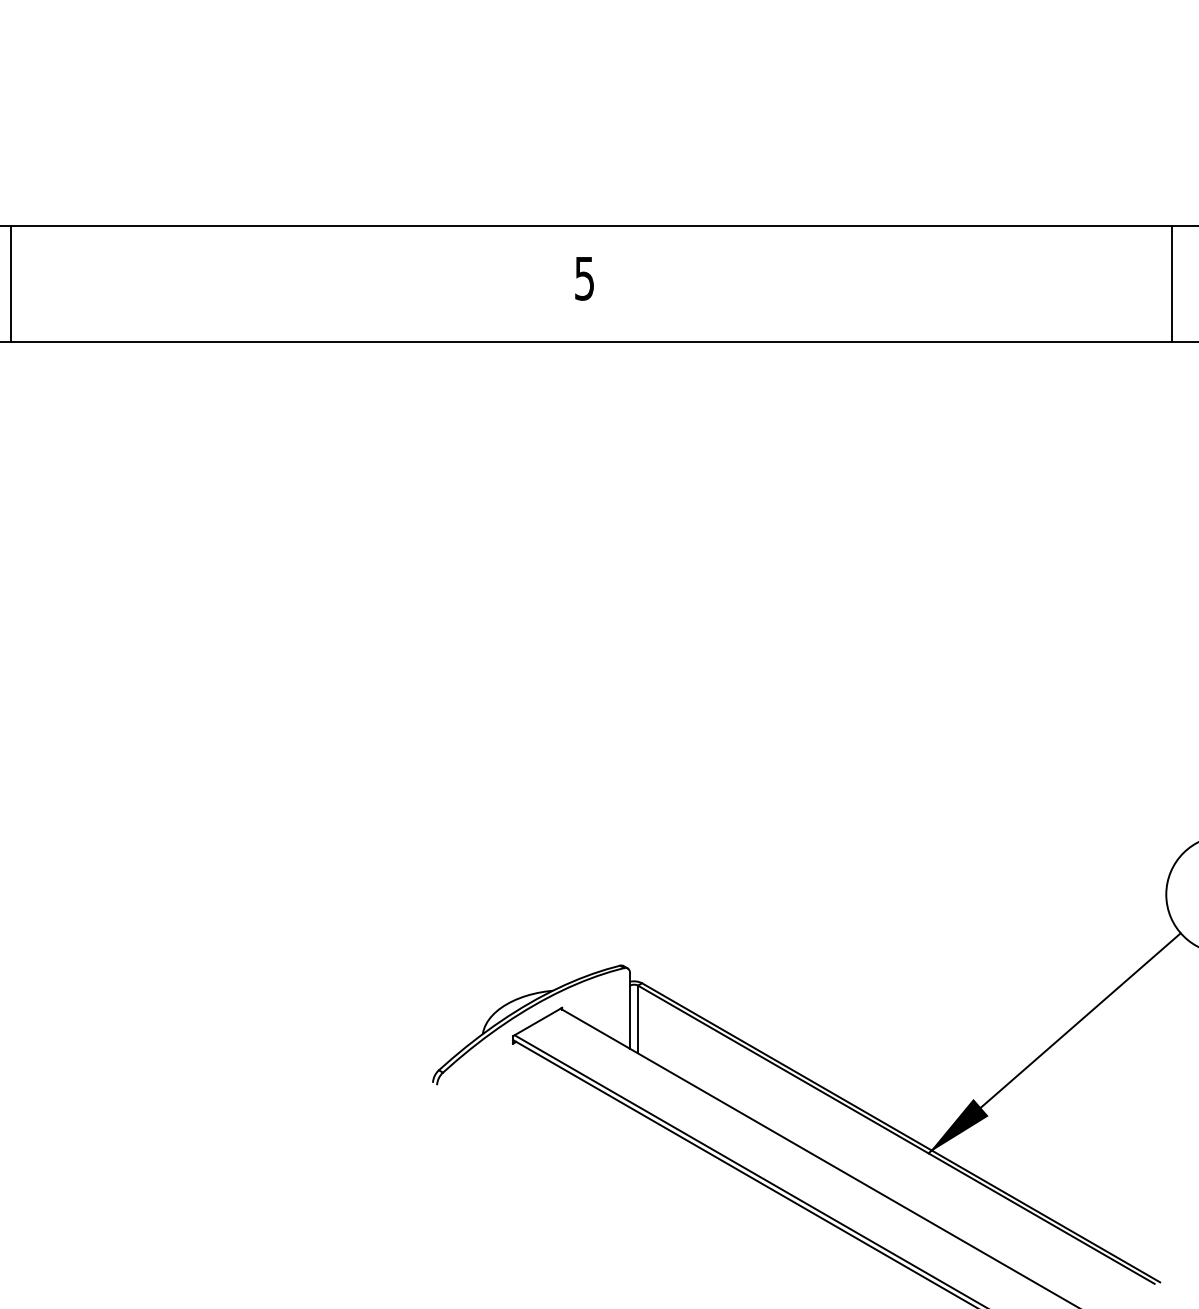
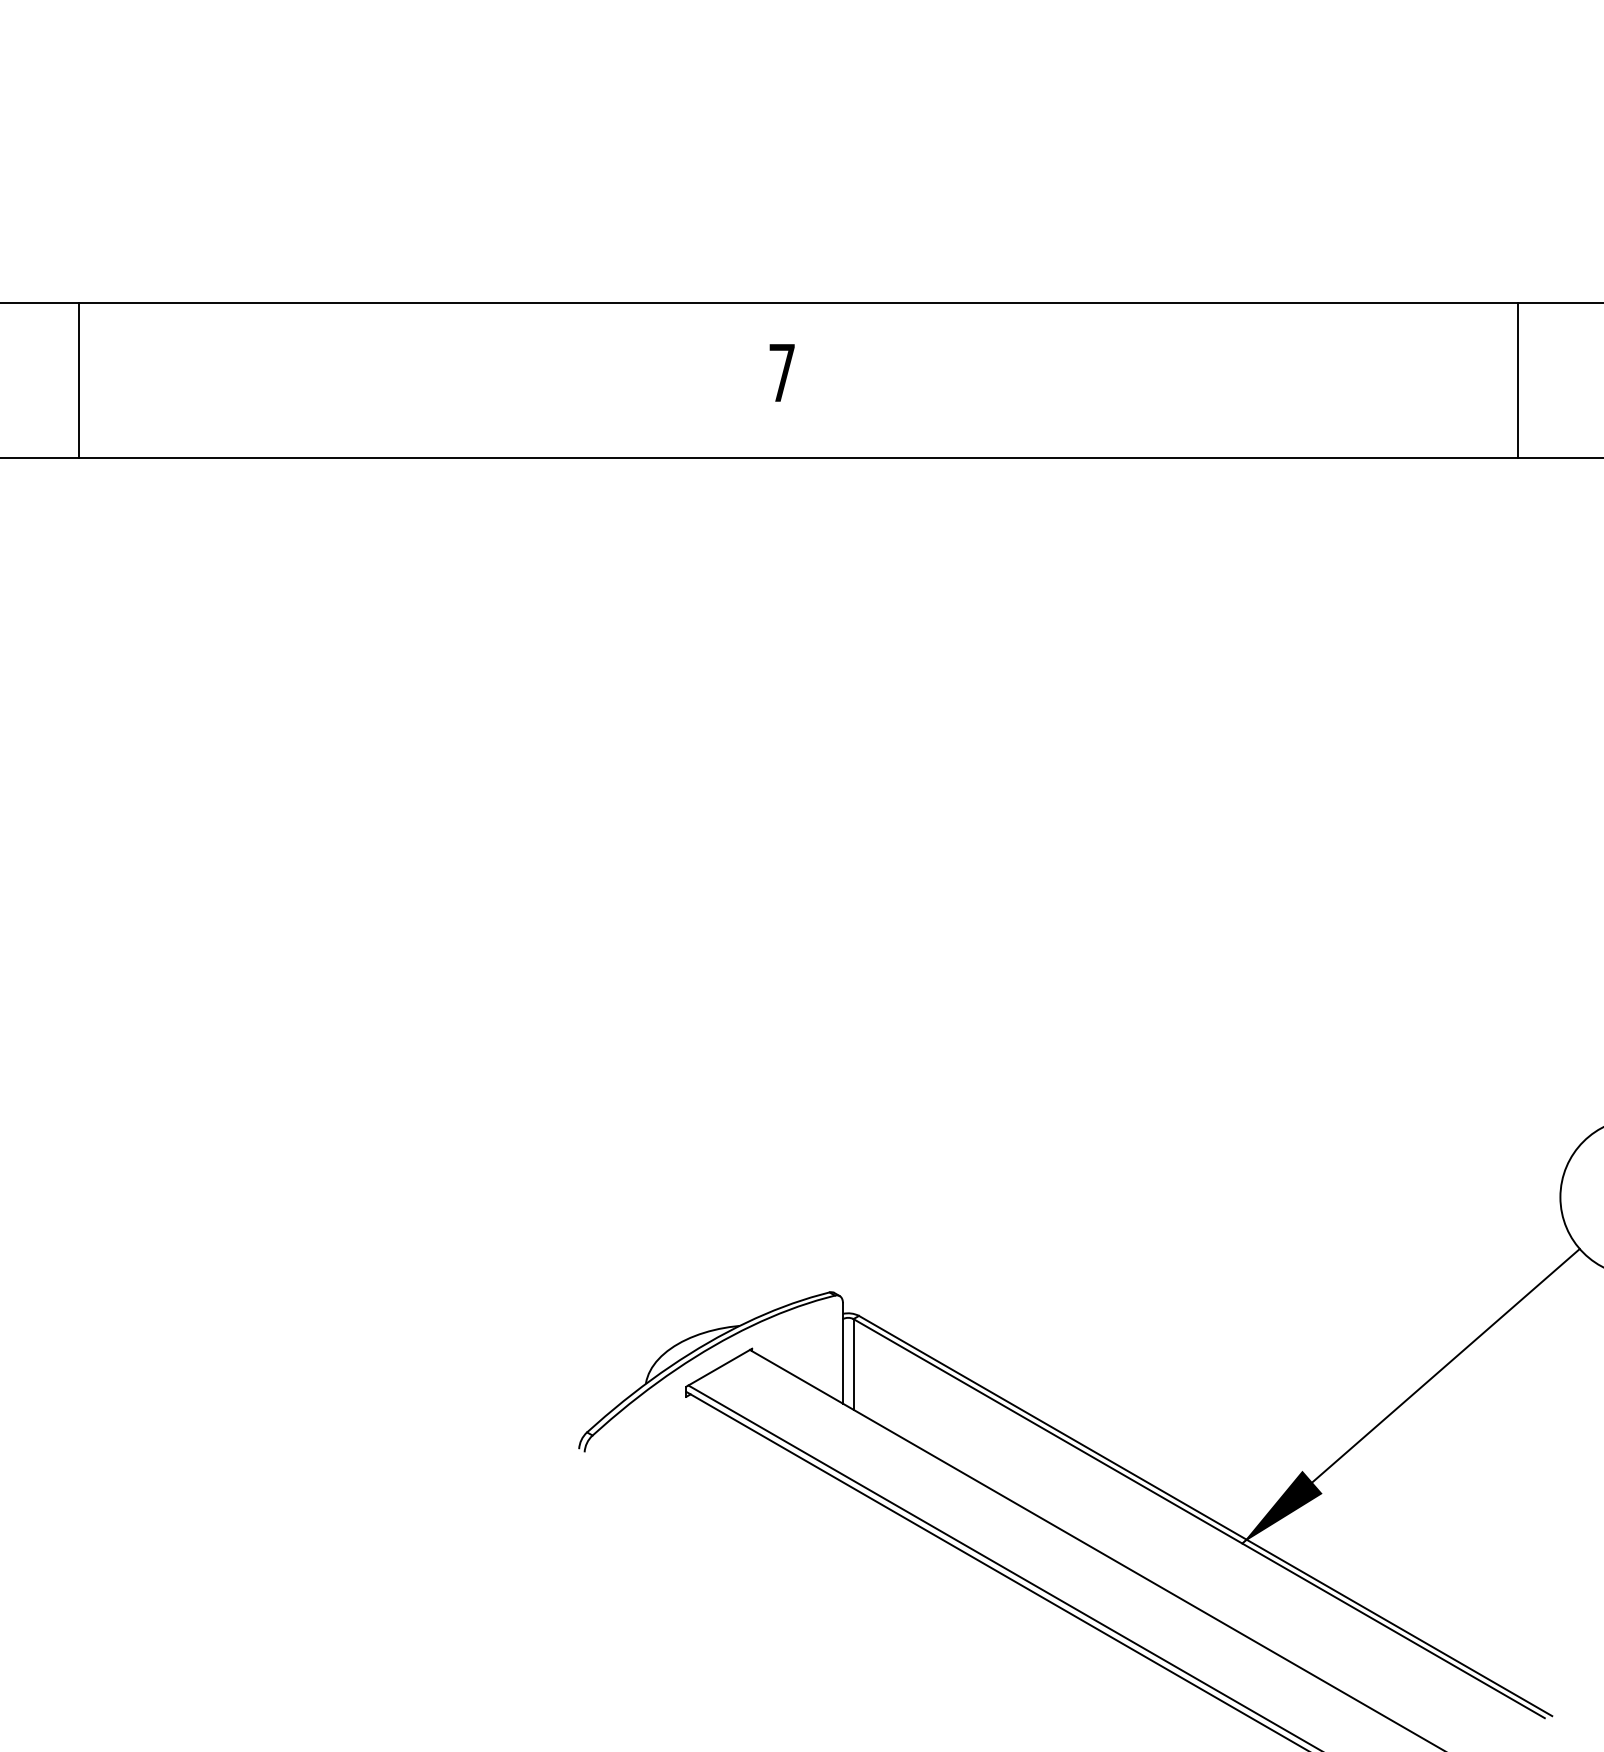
text: (584, 278) -> (781, 372), 5 -> 7
line: (11, 284) -> (79, 380), moved
line: (1171, 284) -> (1517, 380), moved

